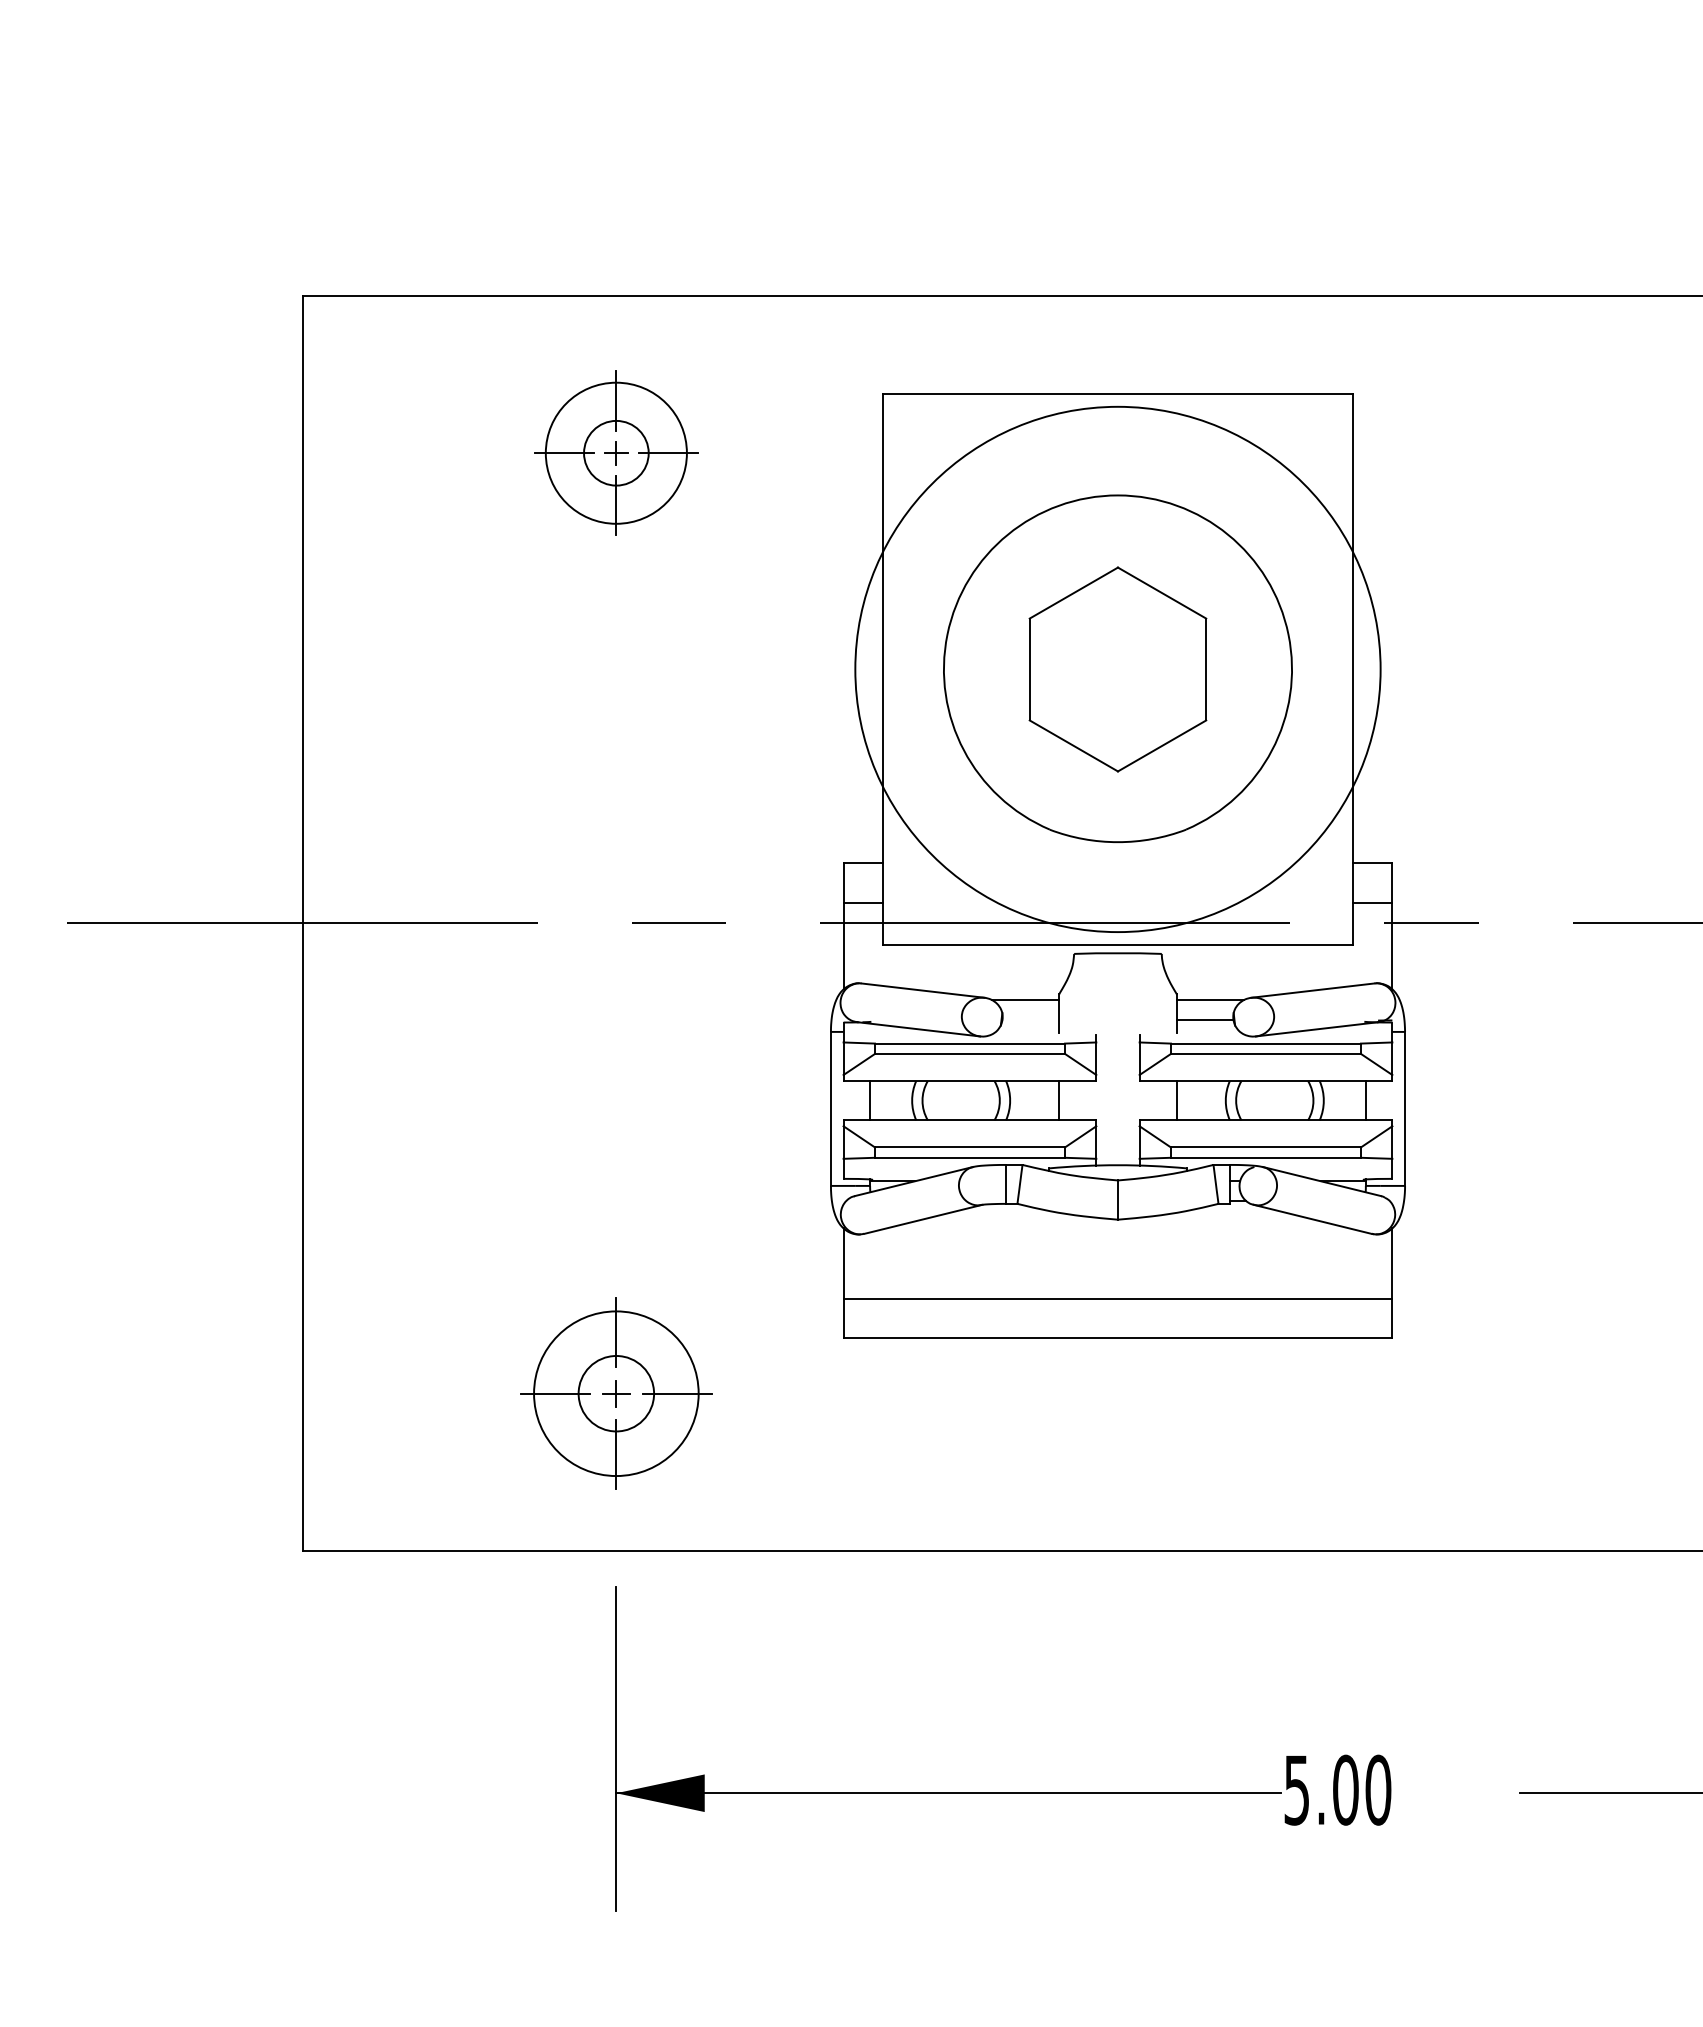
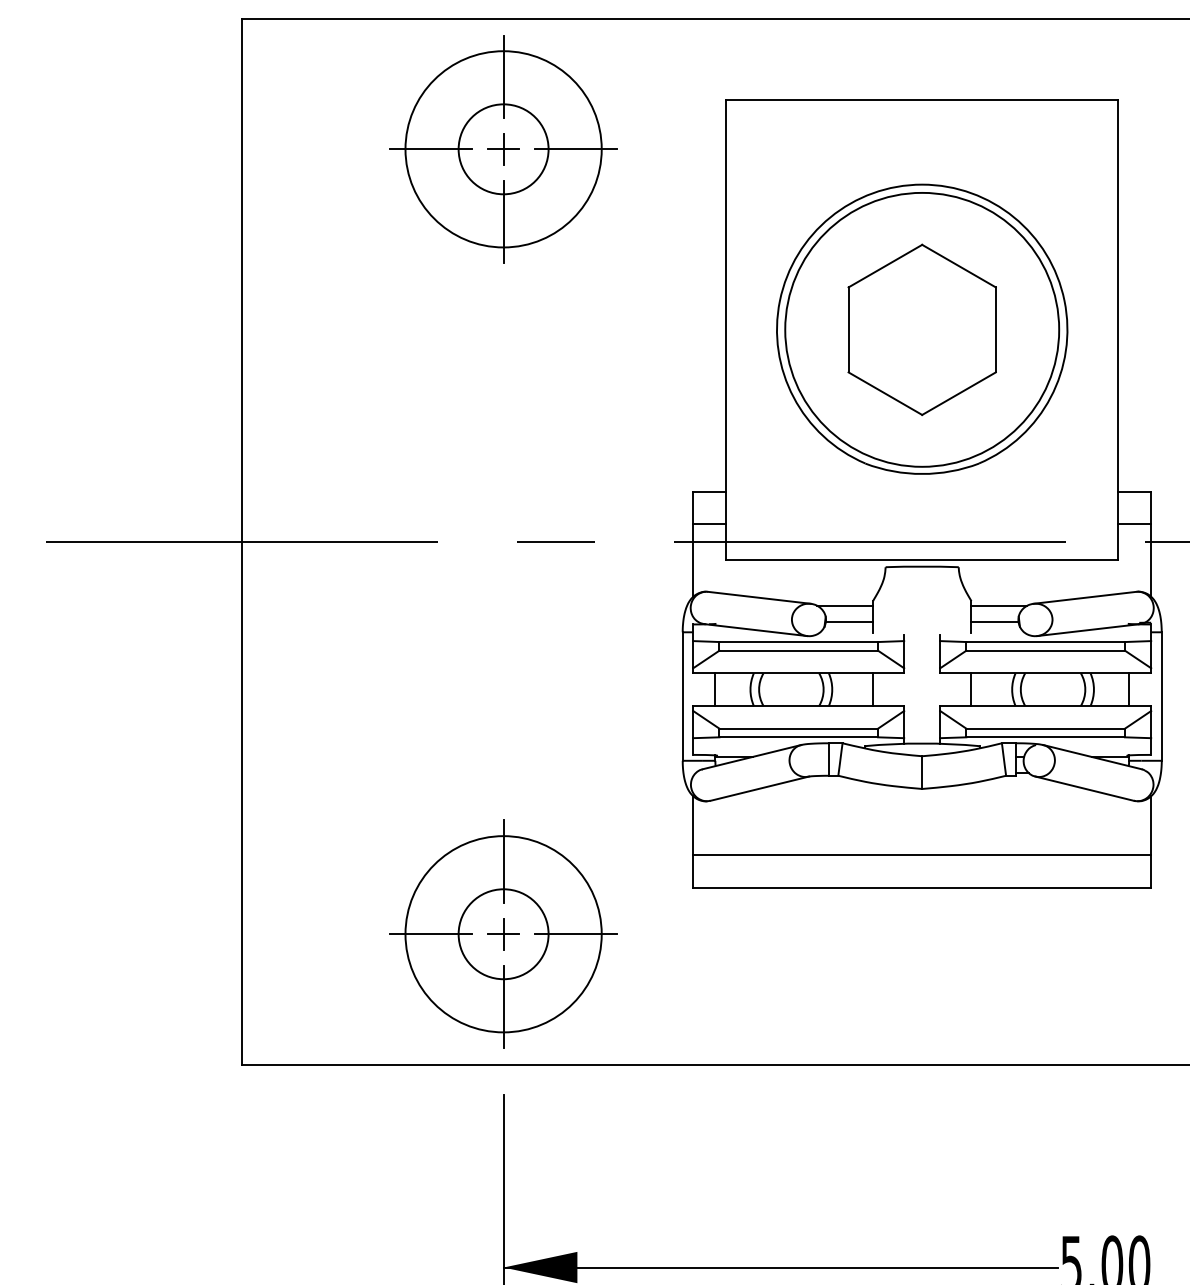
part: (616, 453) -> (503, 149), size x1.67
circle: (1117, 669) -> (921, 329), size x0.62
line: (1030, 1020) -> (849, 622), added
part: (616, 1393) -> (503, 933), size x1.43

